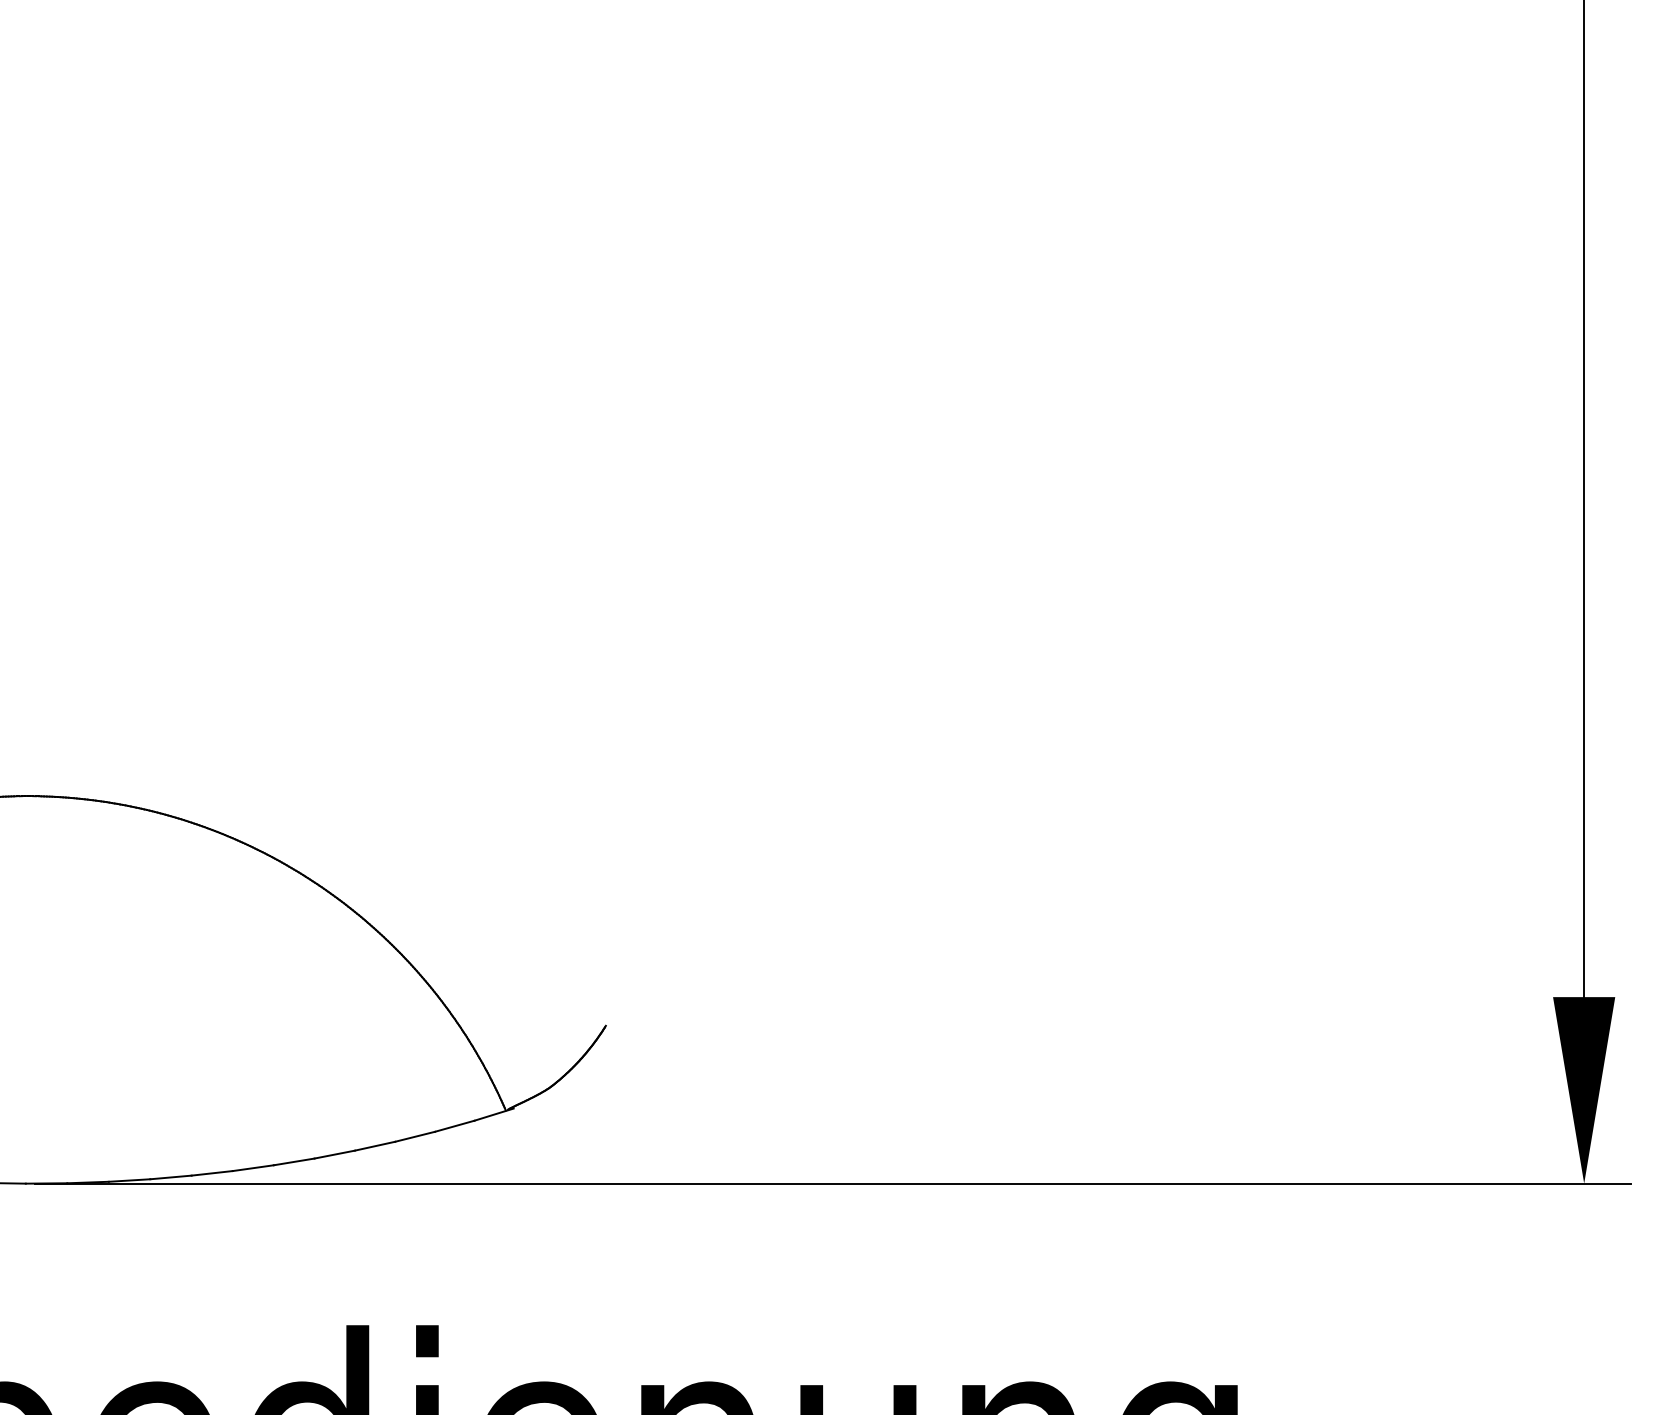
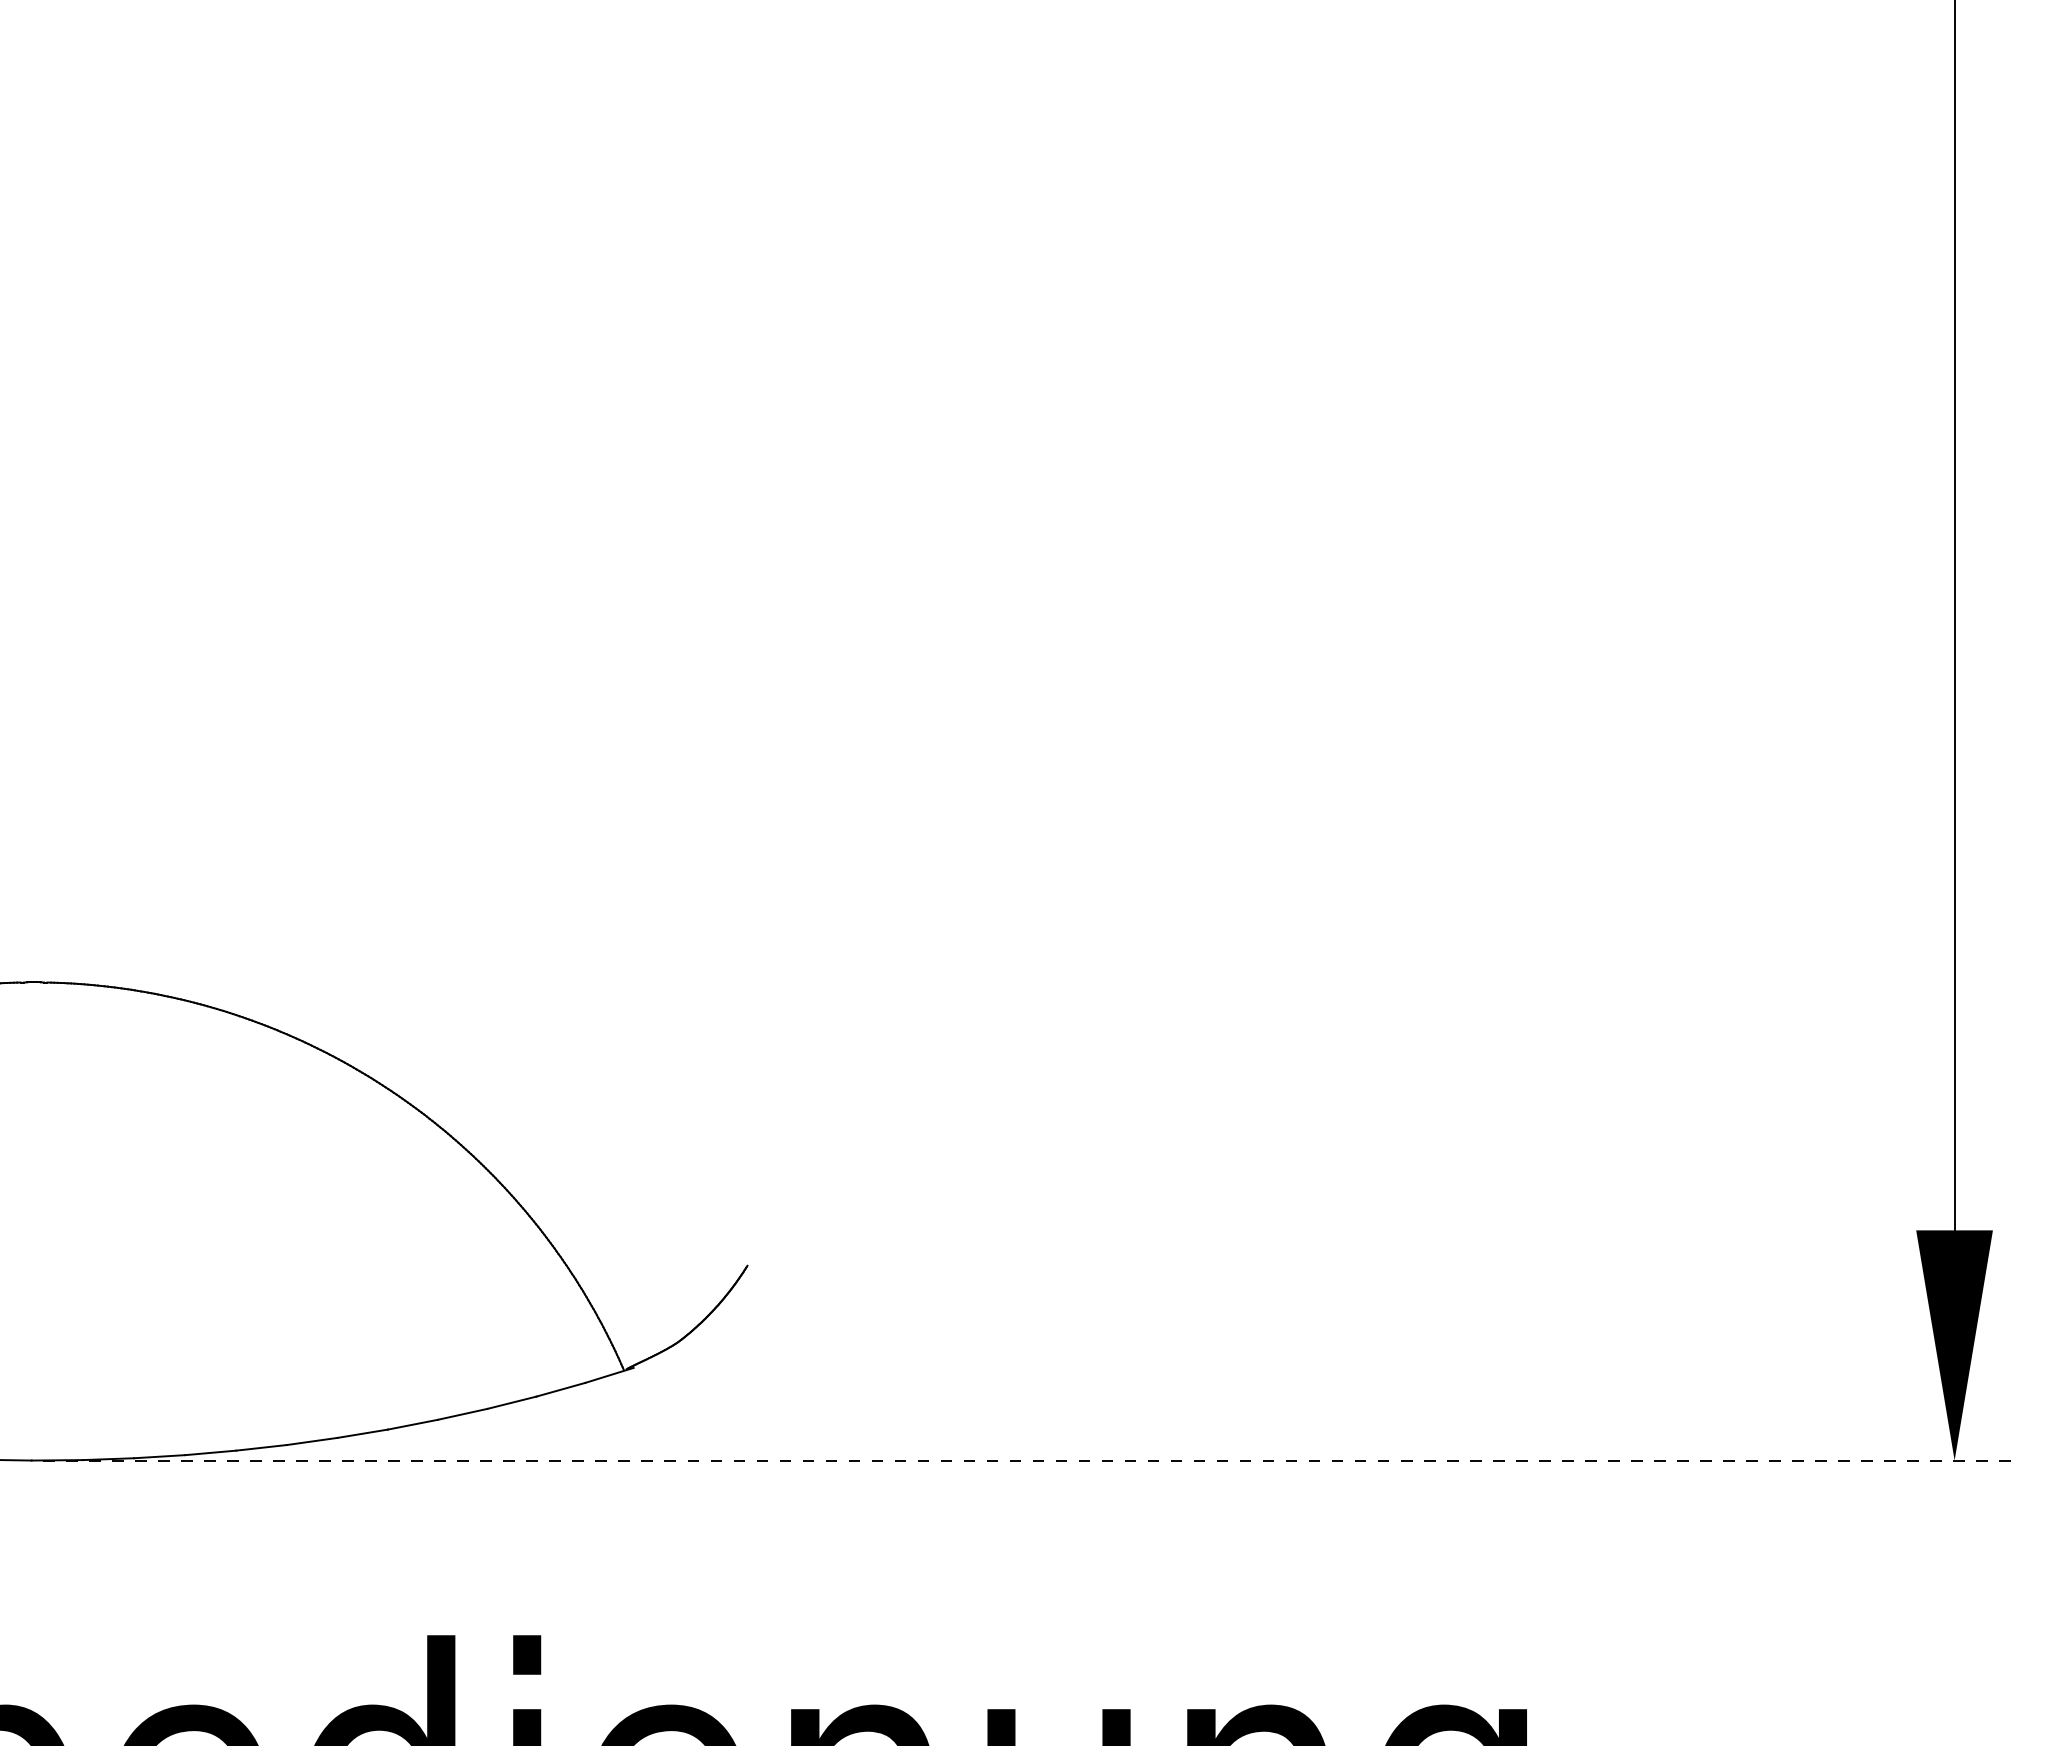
line: (832, 1183) -> (1027, 1460), solid -> dashed

